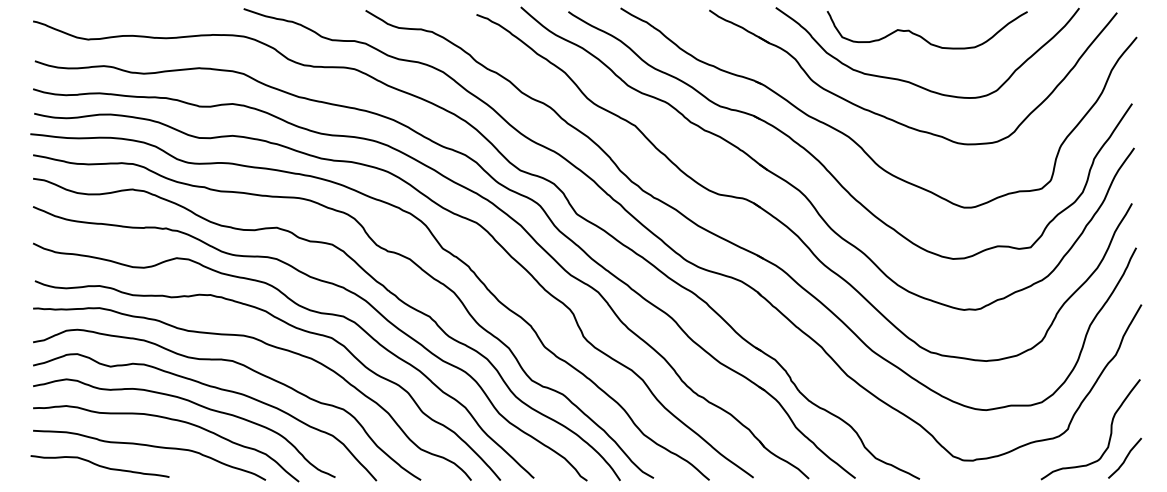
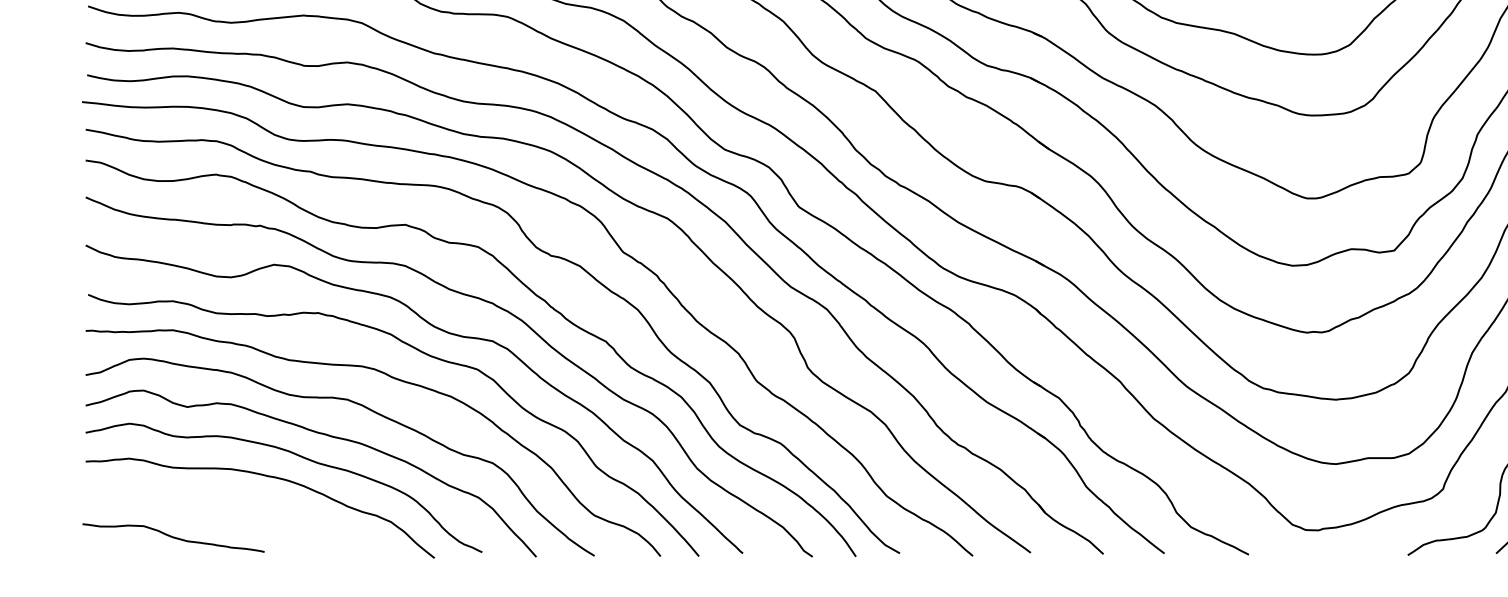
curve: (152, 447) -> (242, 513), removed

